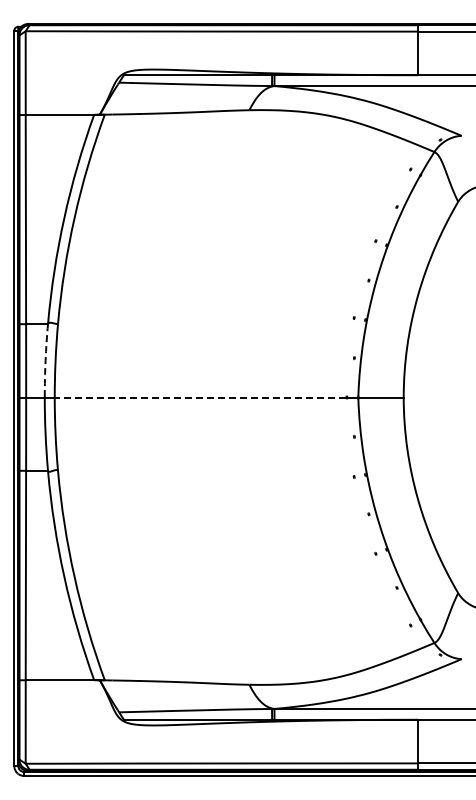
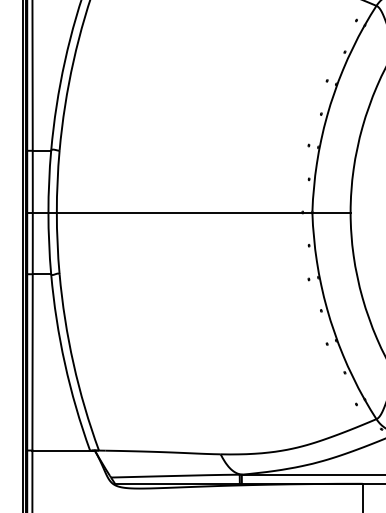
arc: (45, 360) -> (49, 181), dashed -> solid
line: (200, 397) -> (179, 212), dashed -> solid

